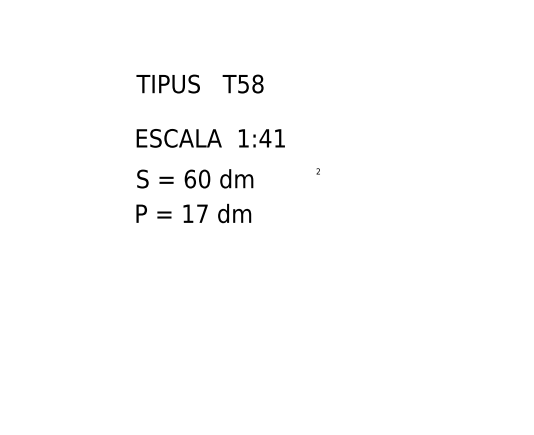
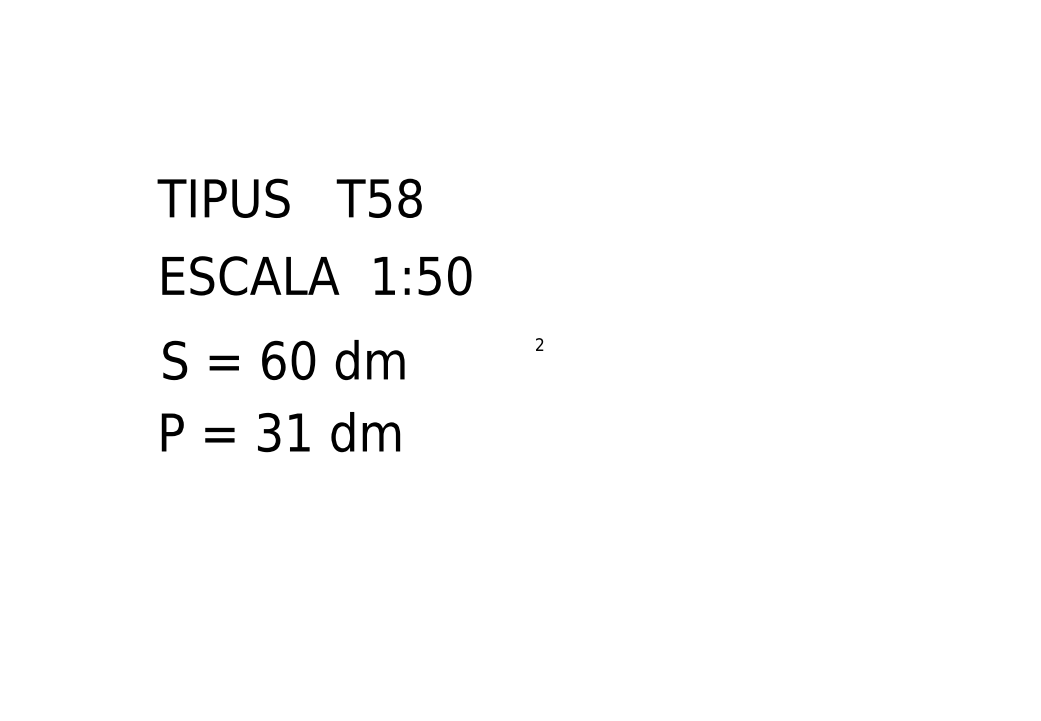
text: (199, 83) -> (288, 197), moved
text: (272, 138) -> (444, 276), 1:41 -> 1:50
text: (194, 213) -> (282, 432), 17 -> 31

